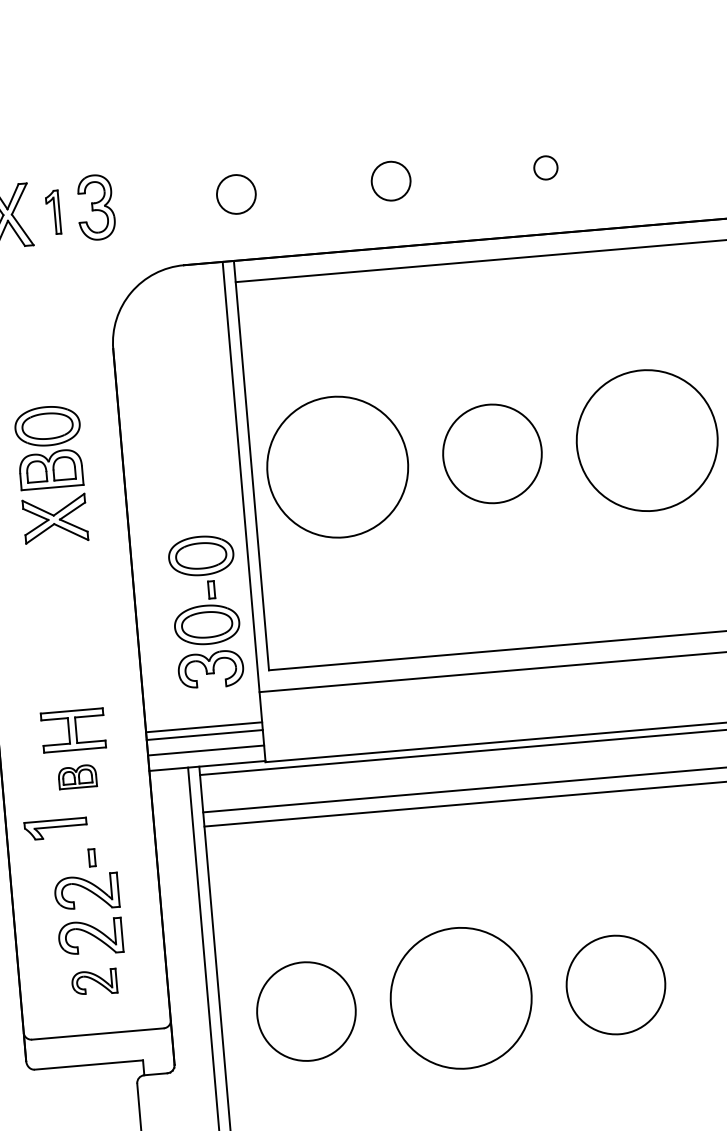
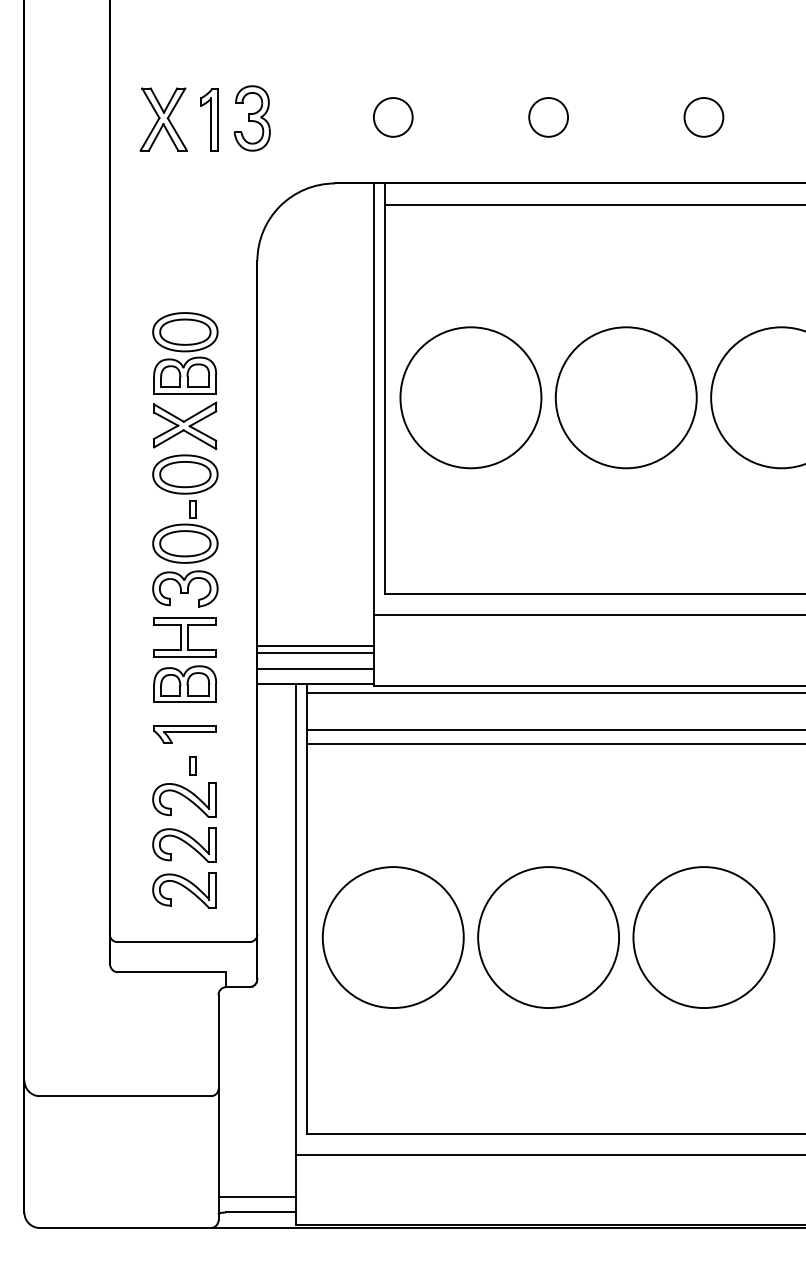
circle: (545, 168) -> (703, 117), size x1.67
part: (53, 212) -> (209, 119), size x1.43
circle: (491, 453) -> (625, 397), size x1.43
part: (206, 611) -> (185, 530), moved
part: (77, 776) -> (185, 683), size x1.67
part: (55, 829) -> (184, 734), moved
part: (94, 982) -> (184, 890), size x1.43
circle: (615, 985) -> (703, 937), size x1.43
circle: (305, 1011) -> (392, 937), size x1.43

